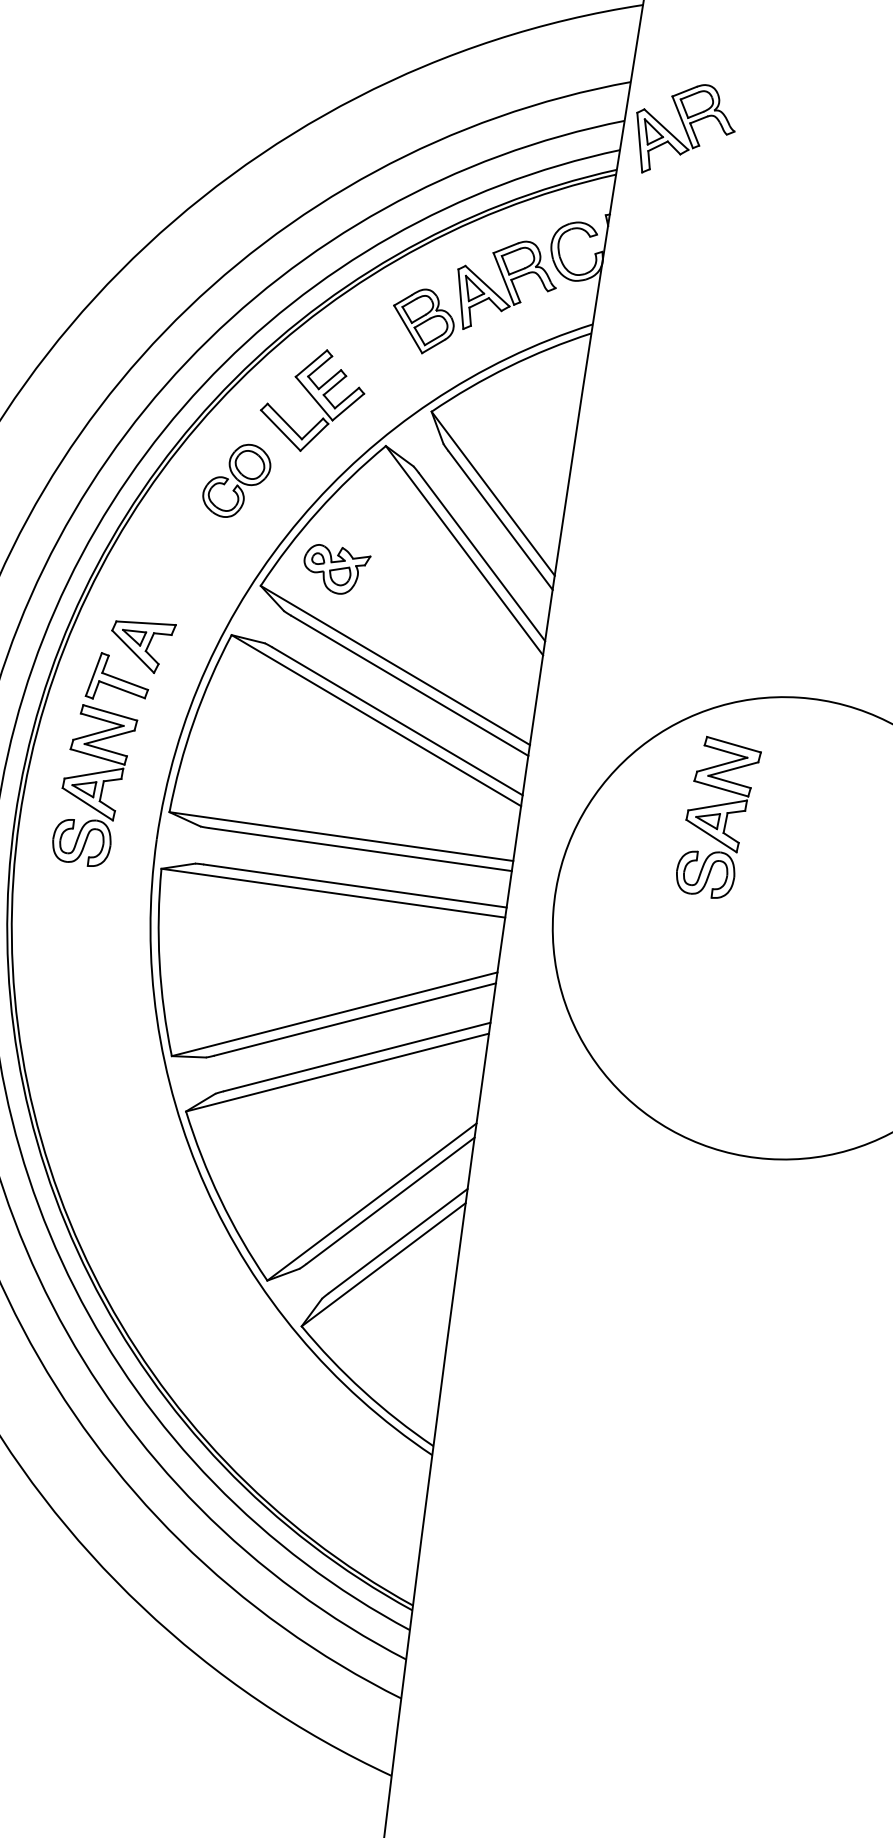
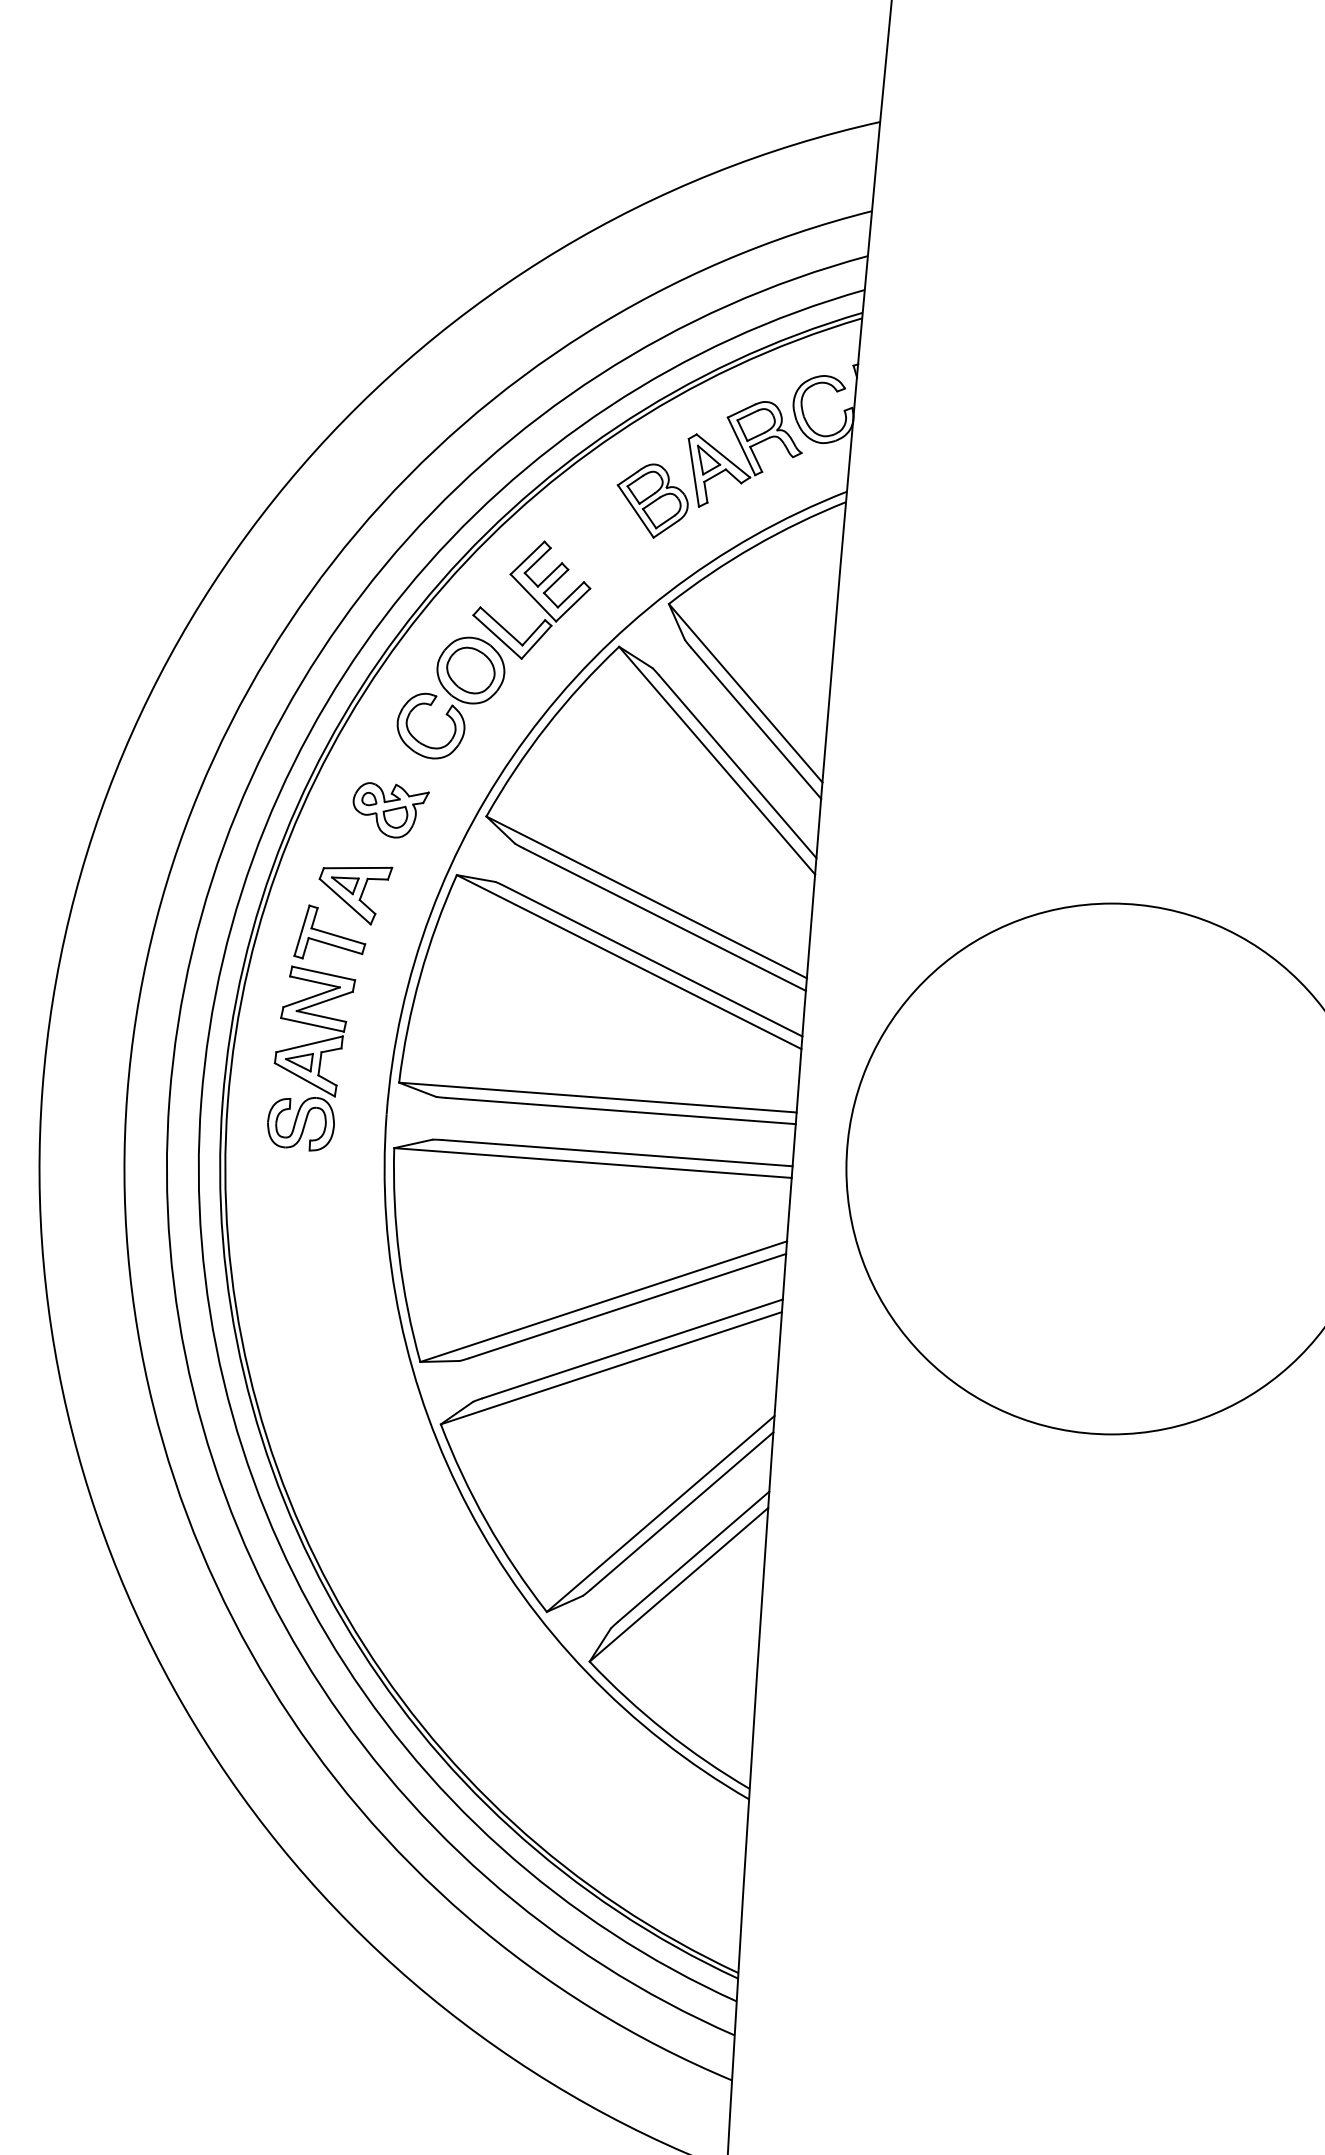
part: (684, 129) -> (937, 261), removed
part: (236, 480) -> (450, 697), size x1.43
part: (336, 569) -> (390, 810), moved
part: (718, 817) -> (1028, 1047), removed

